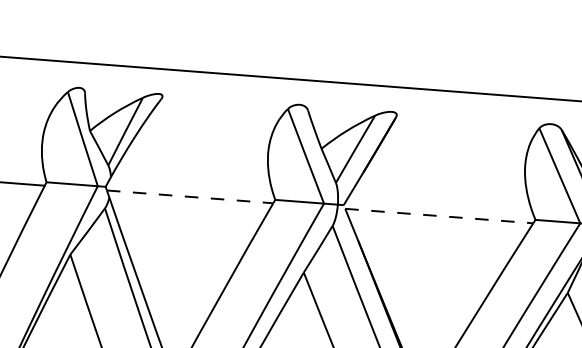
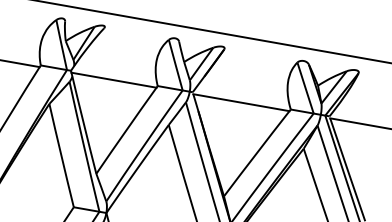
line: (191, 197) -> (114, 80), dashed -> solid
line: (439, 215) -> (241, 102), dashed -> solid

